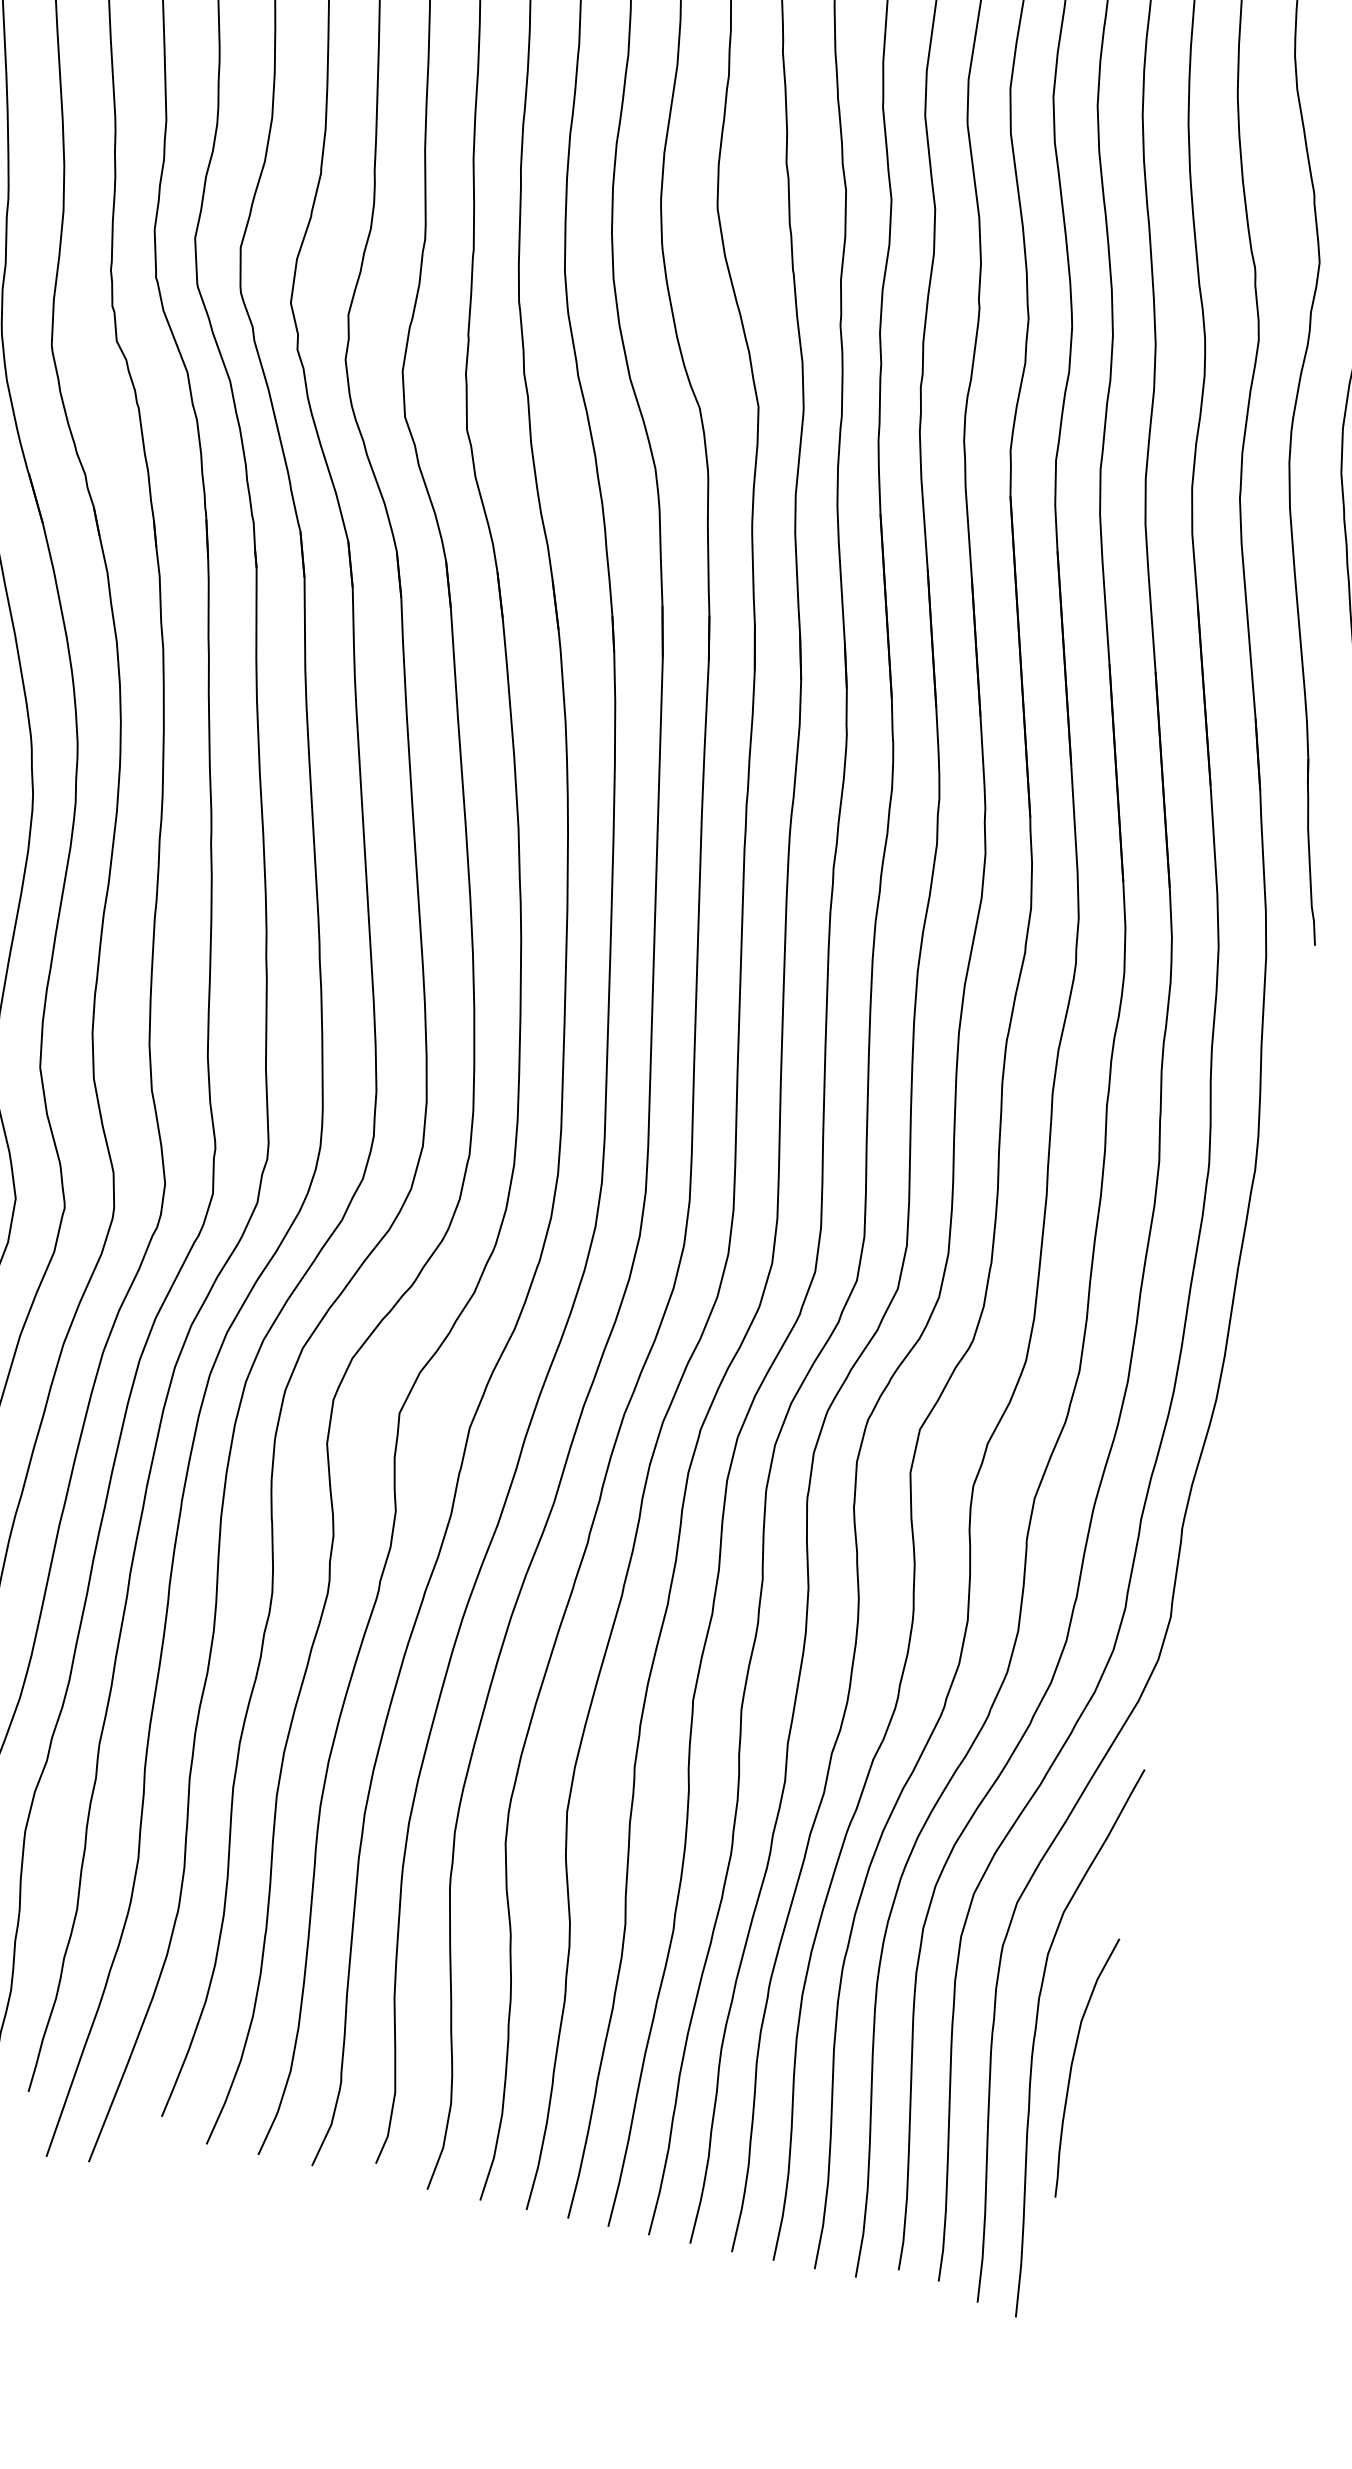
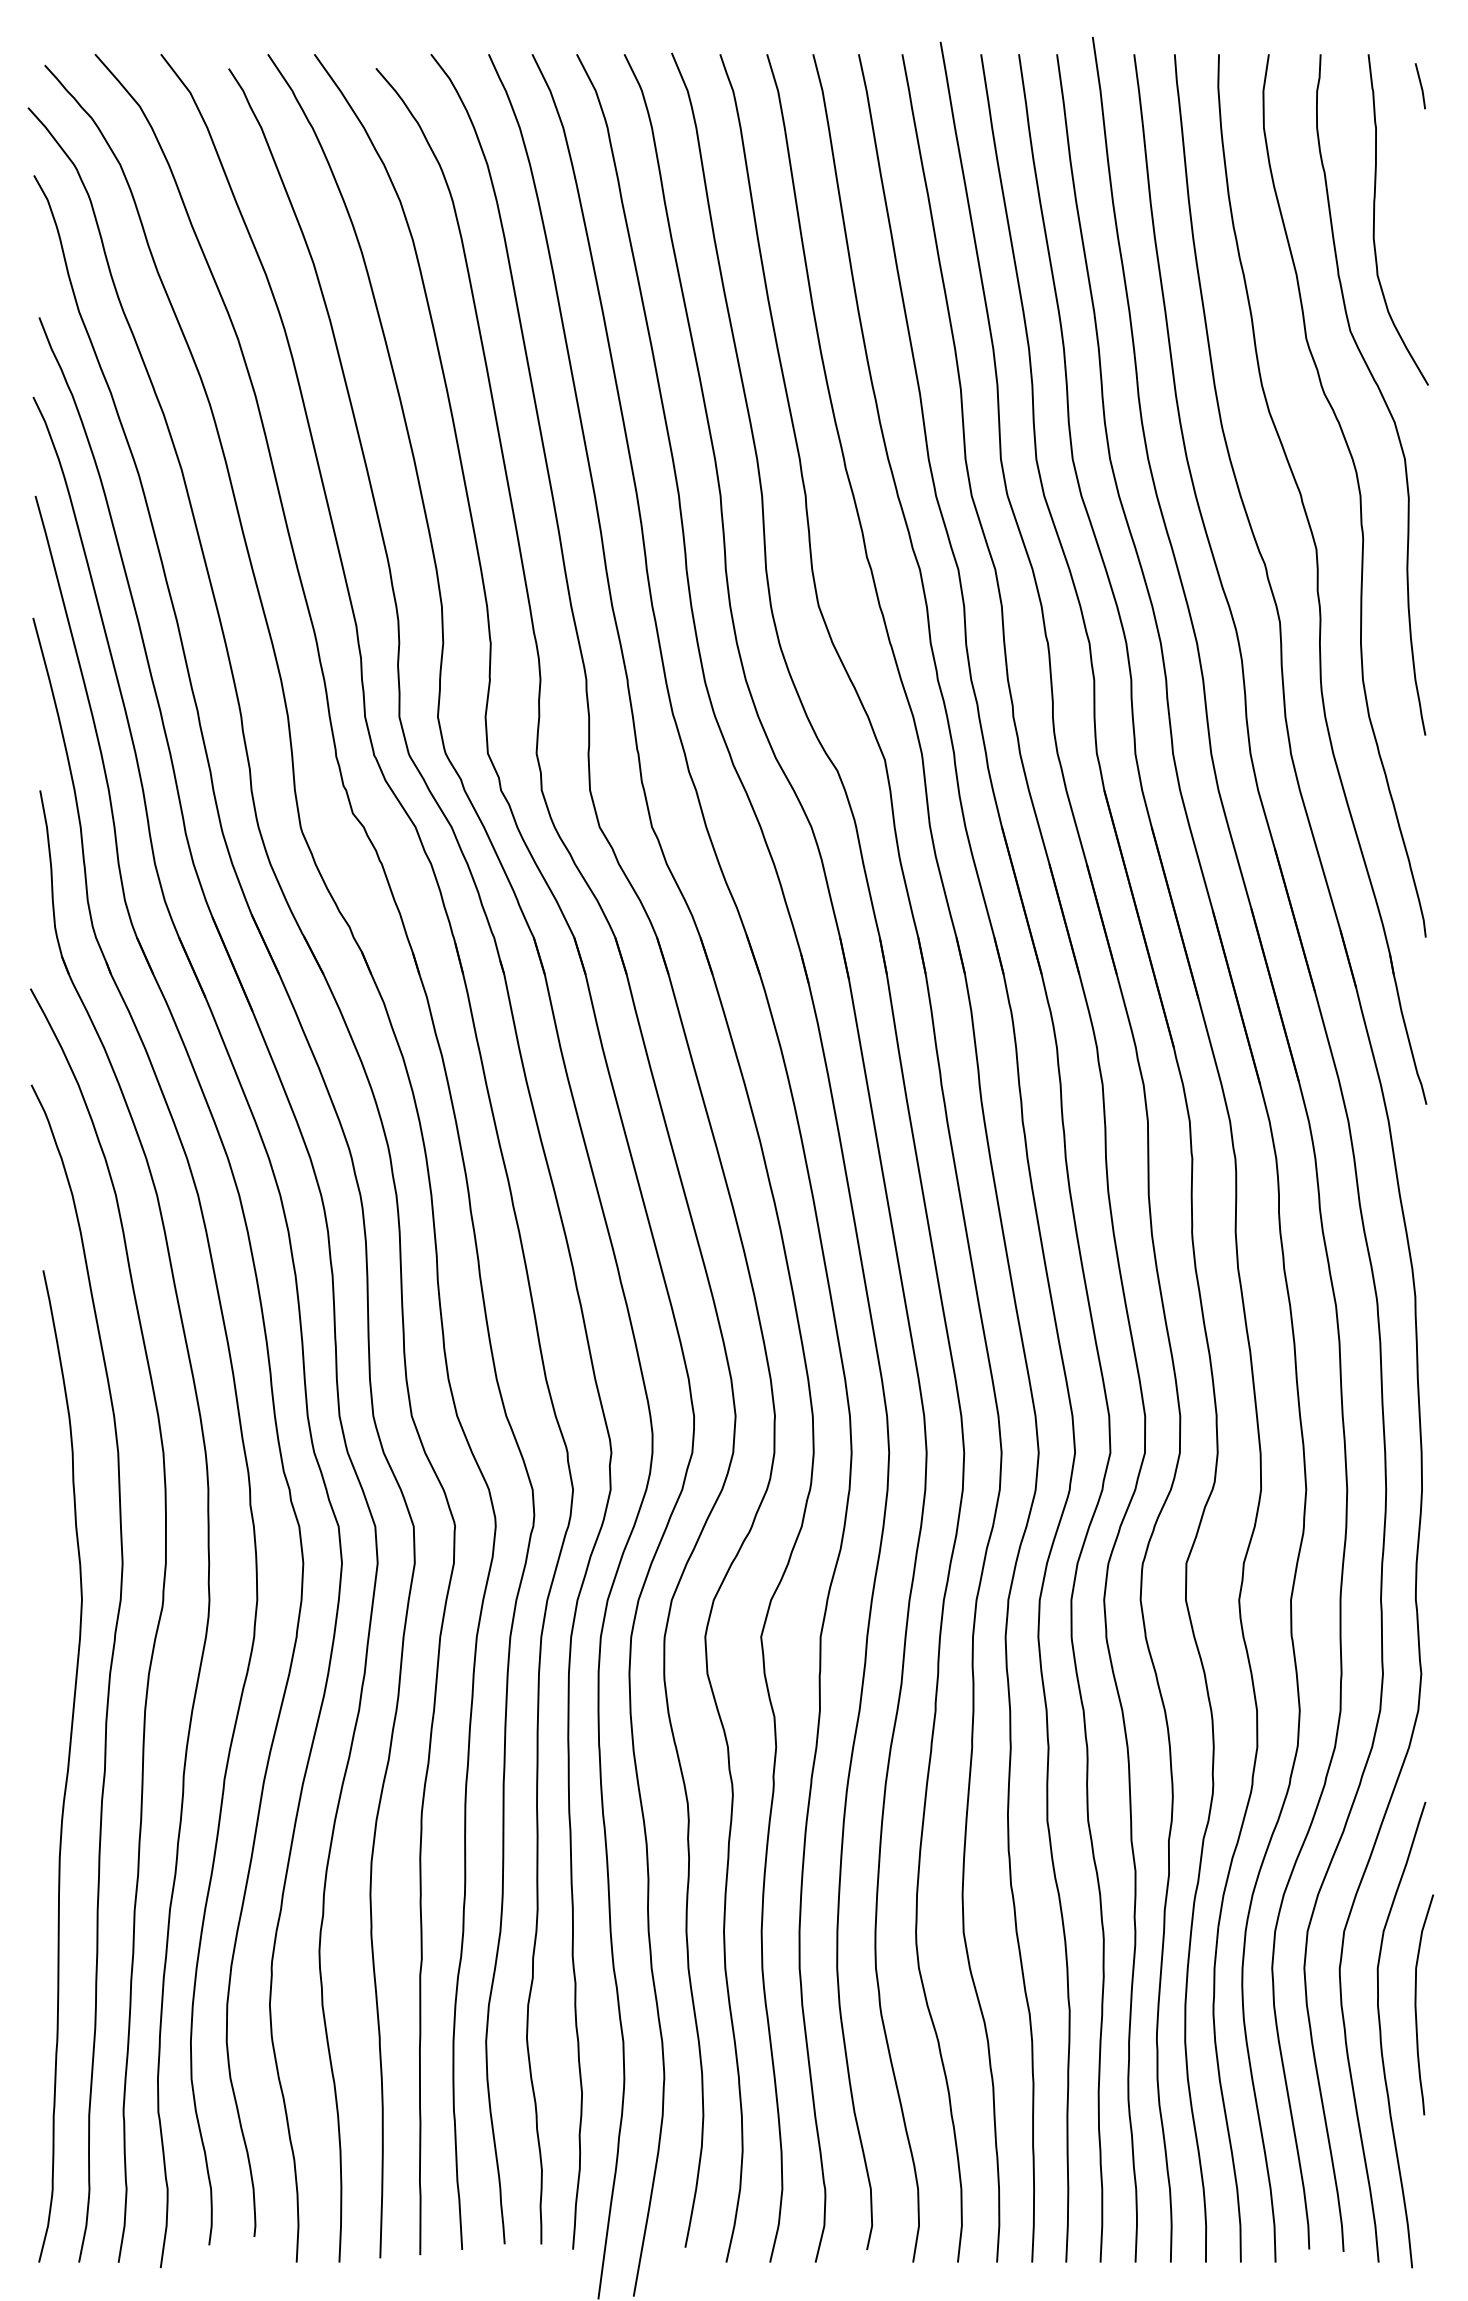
curve: (1072, 2064) -> (1416, 2004), moved

